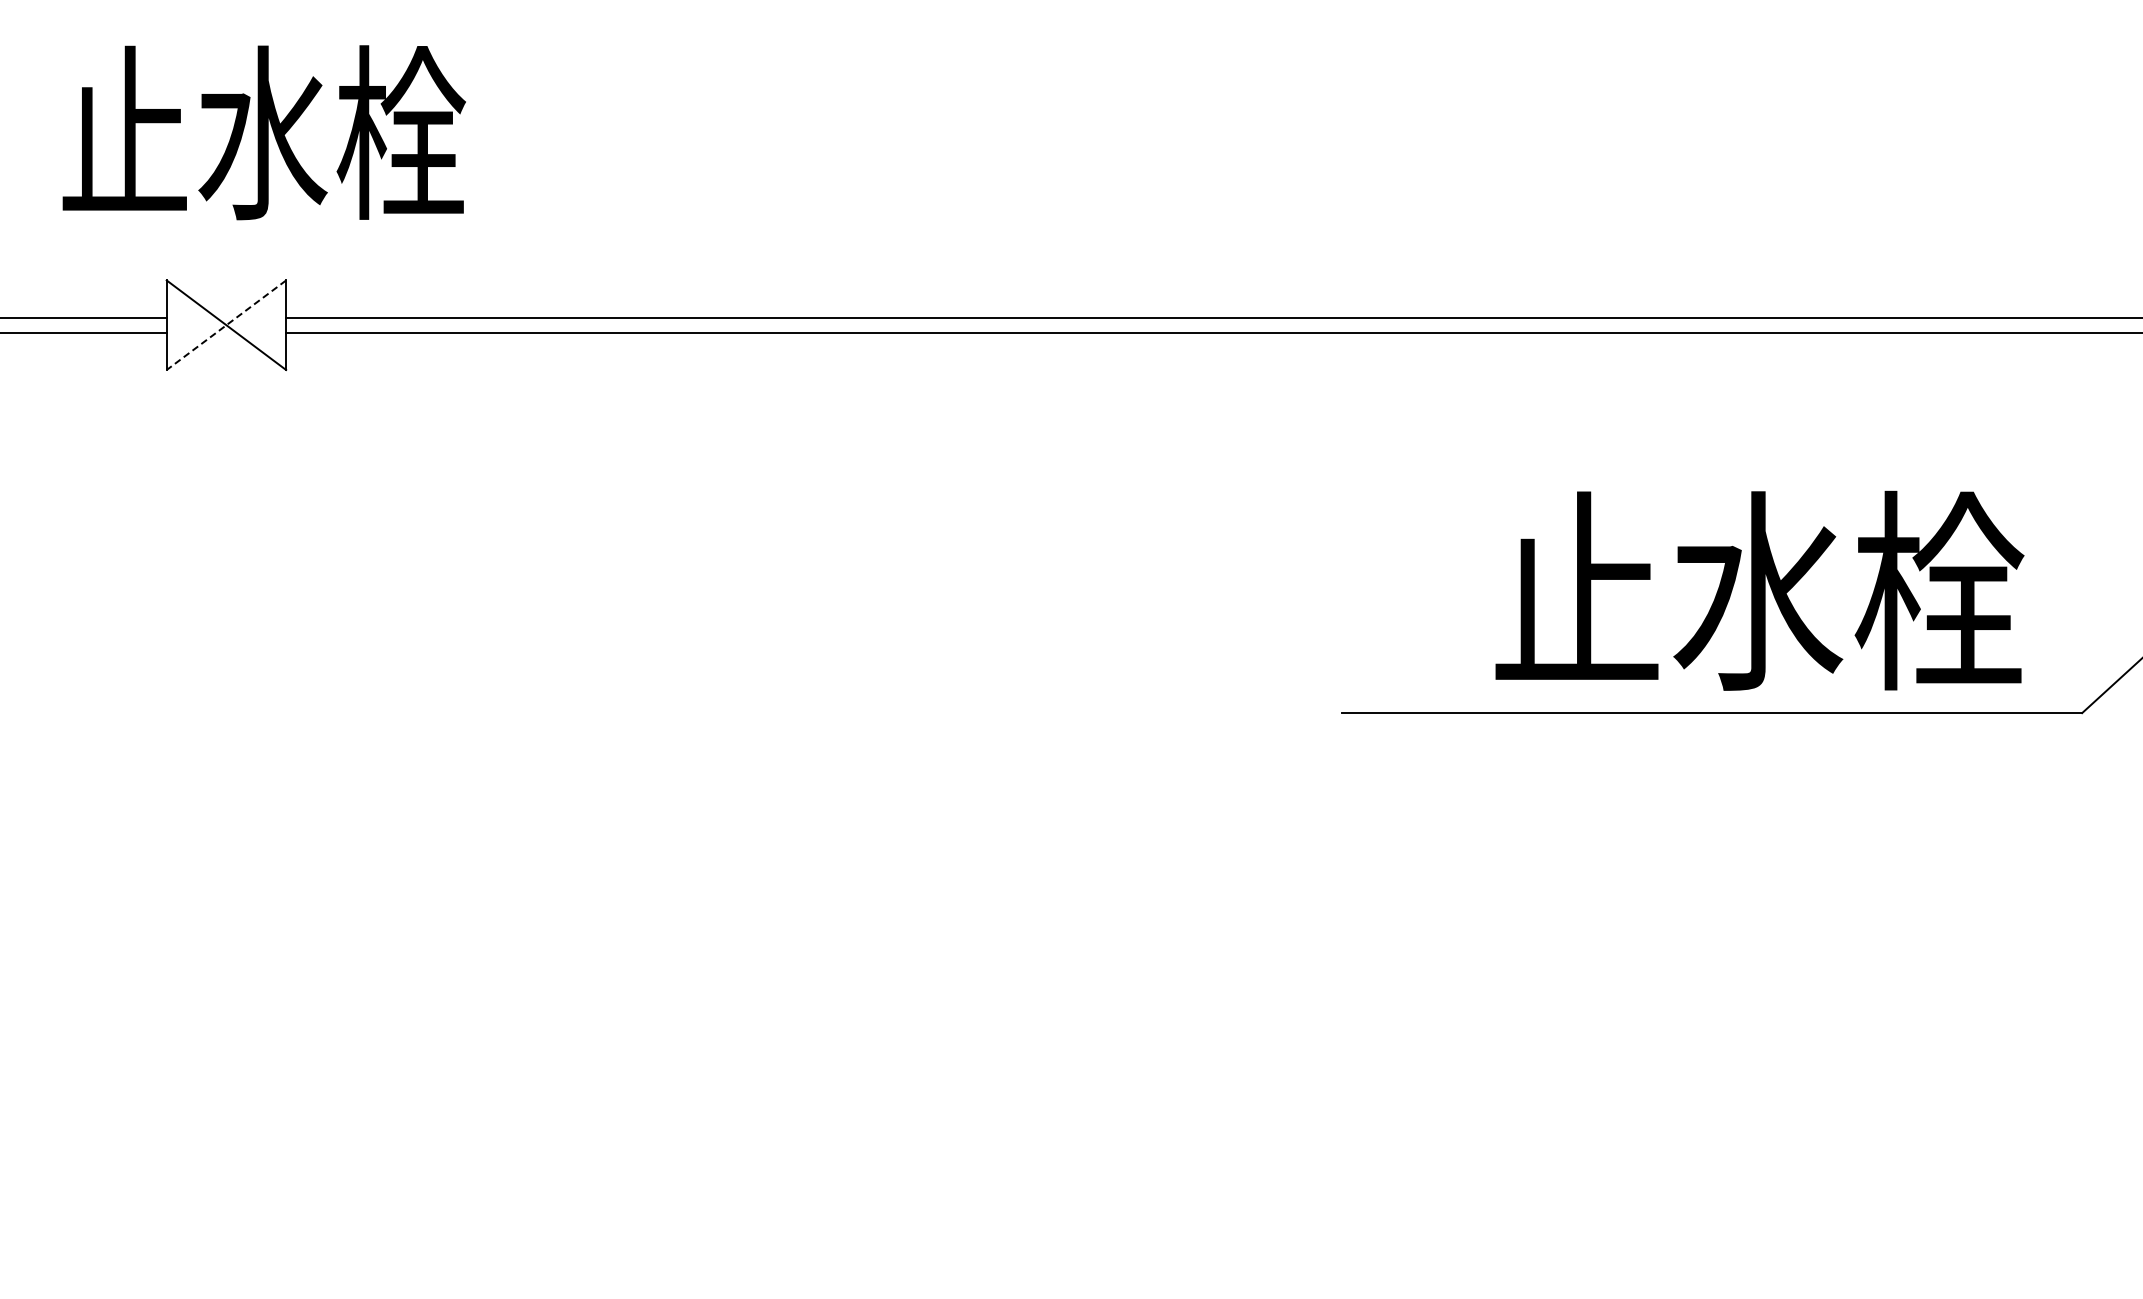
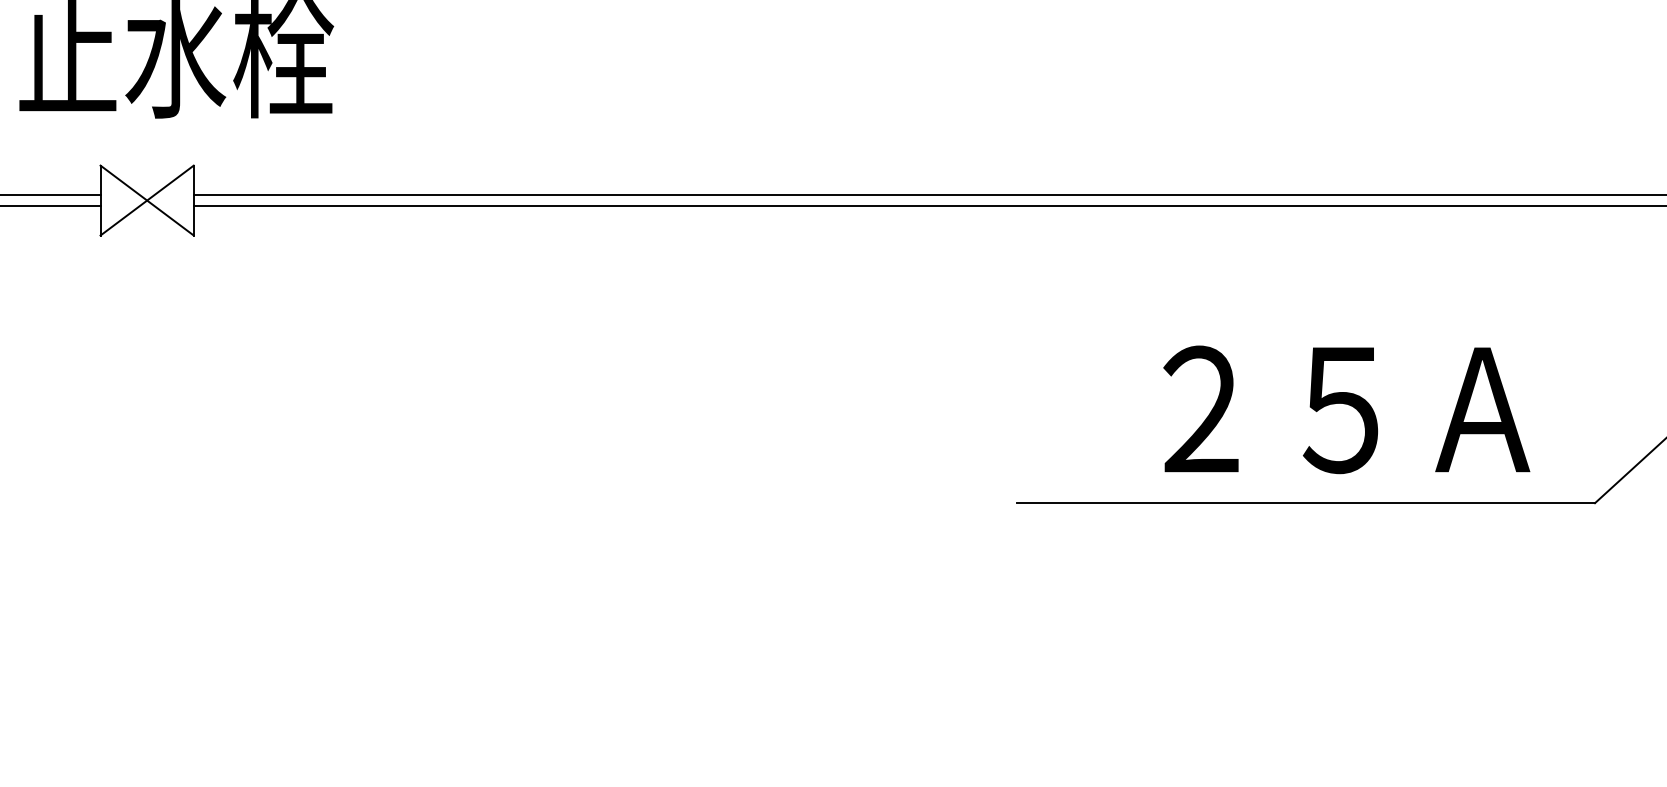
line: (226, 325) -> (147, 200), dashed -> solid
text: (1759, 590) -> (1343, 407), 止水栓 -> ２５Ａ

